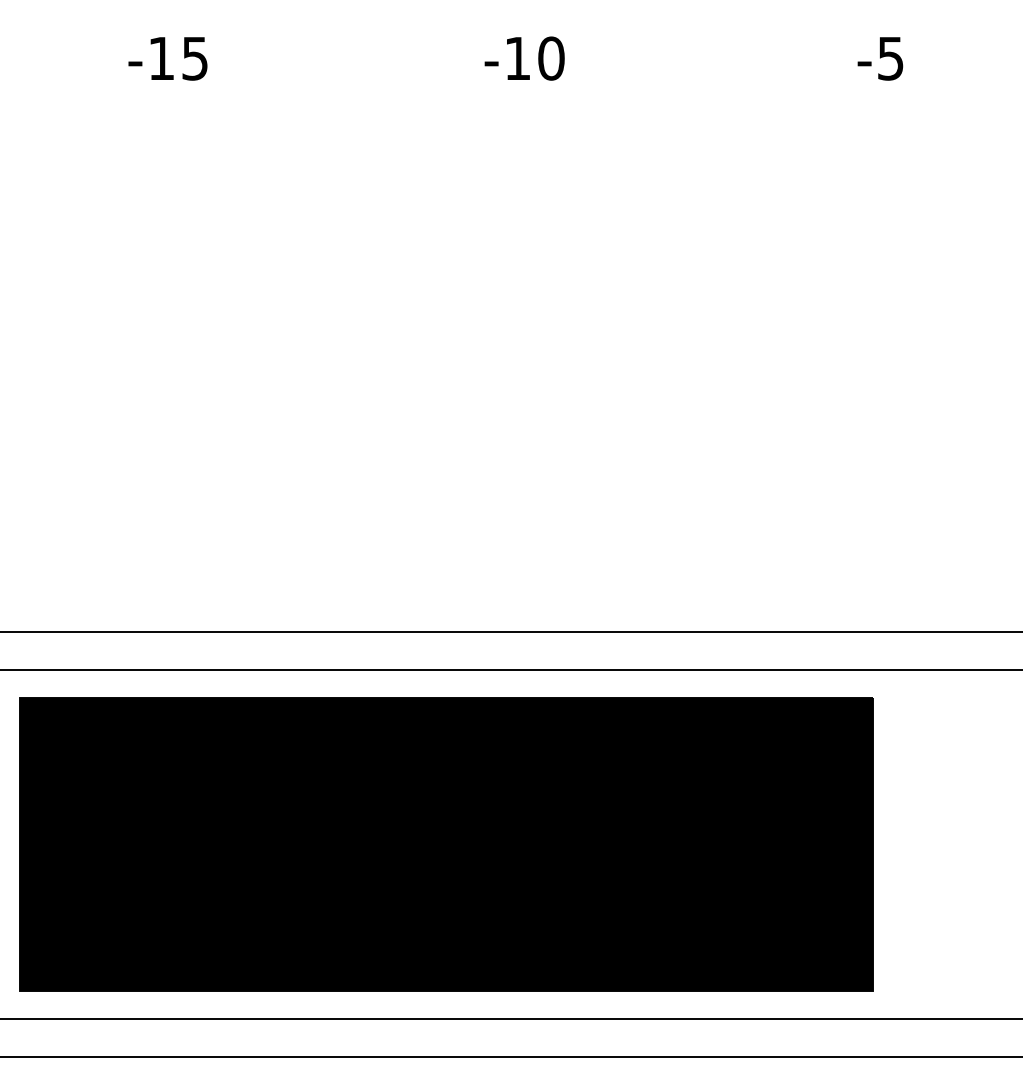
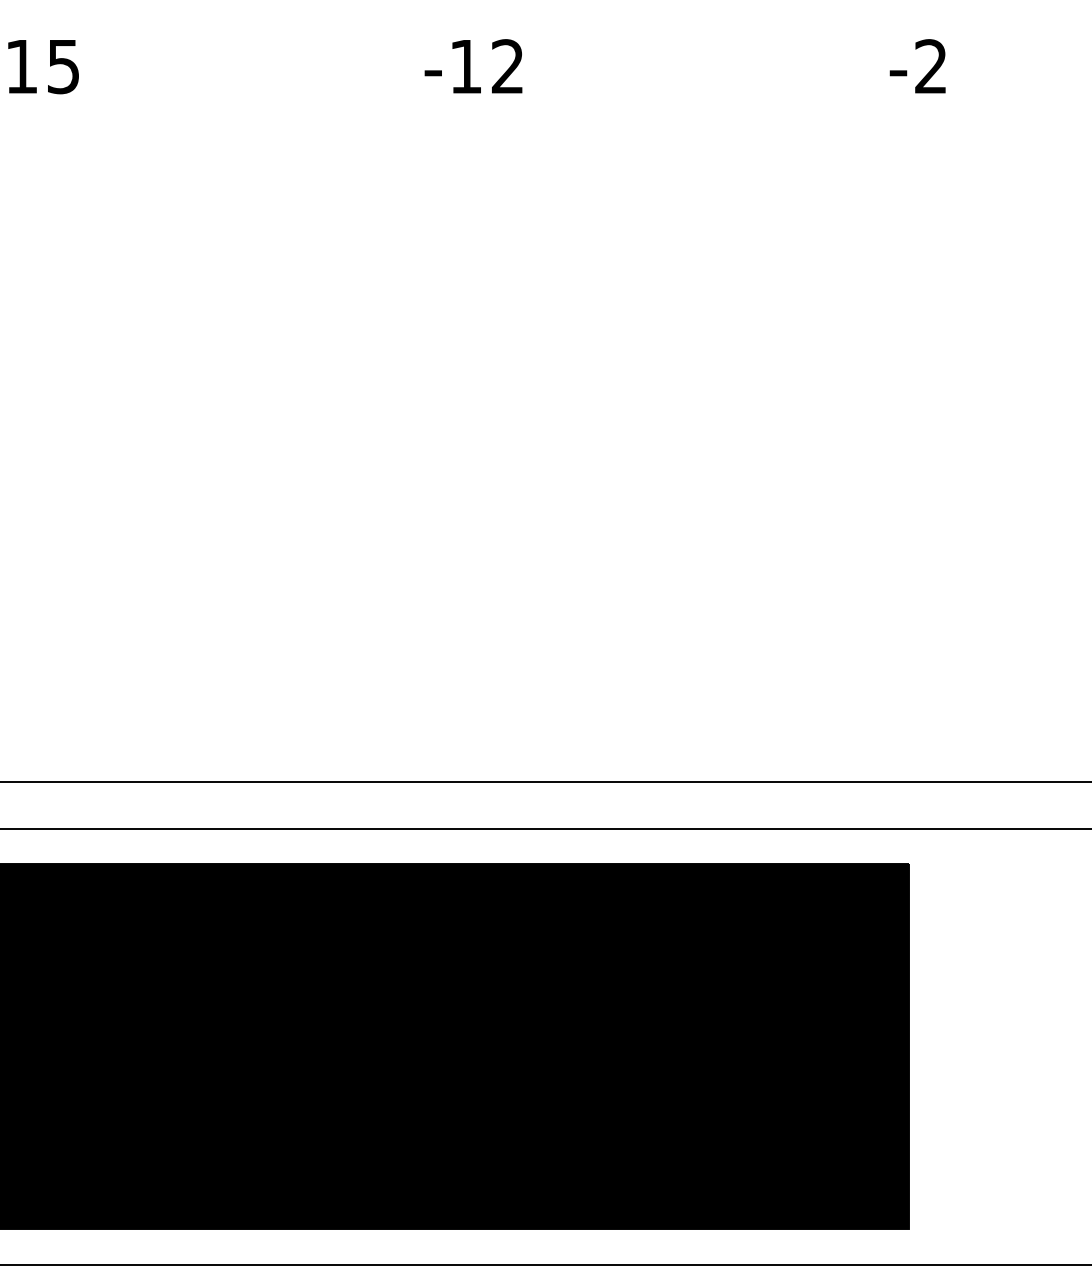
text: (551, 58) -> (507, 66), -10 -> -12
text: (890, 58) -> (930, 66), -5 -> -2

